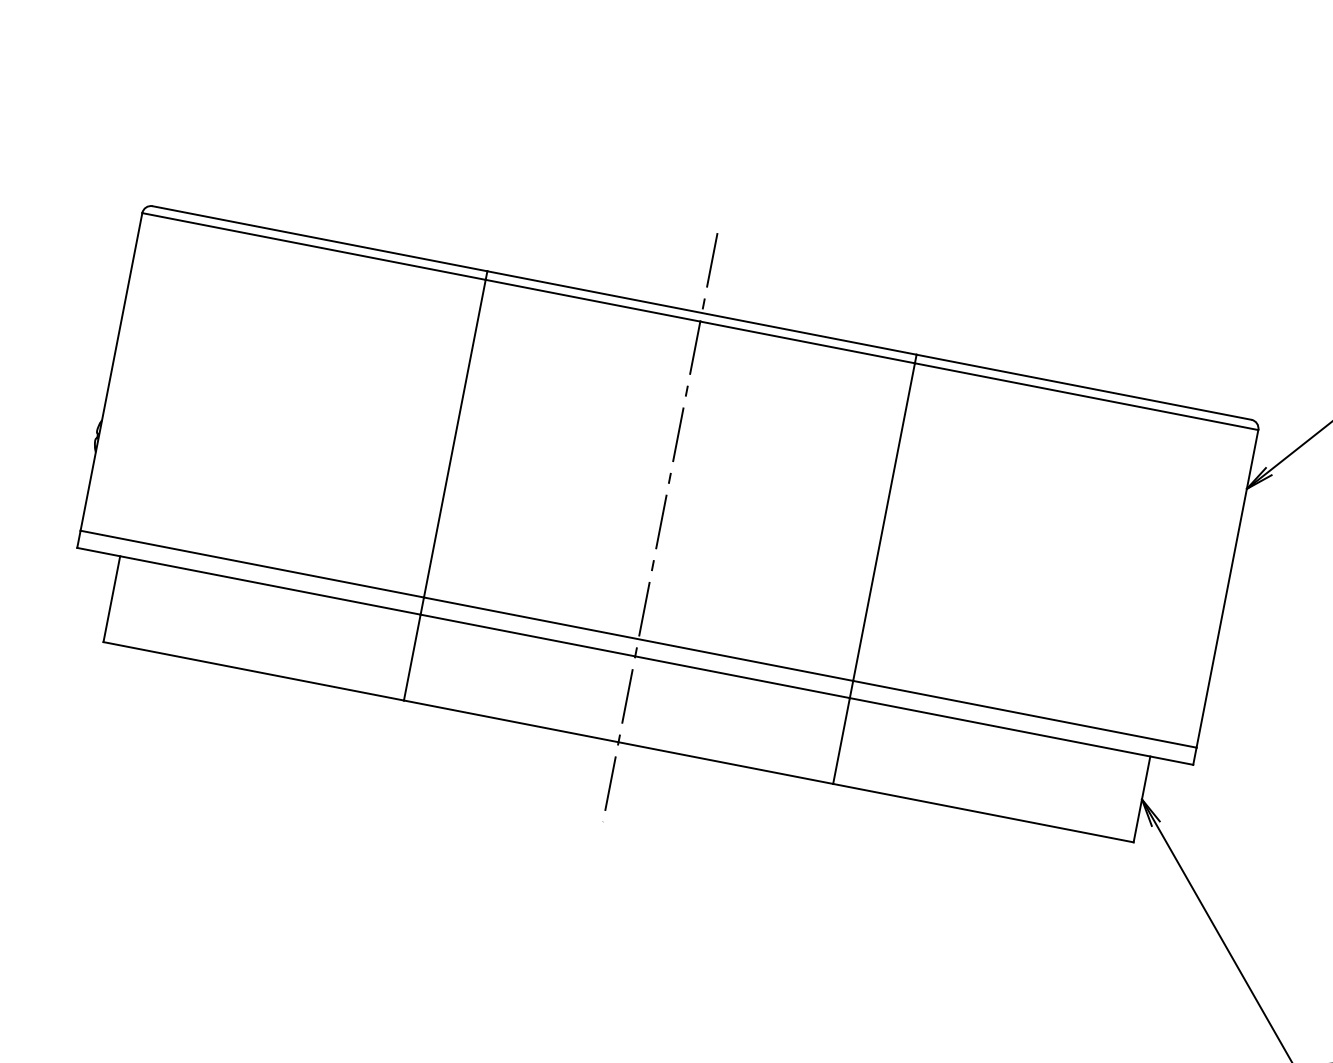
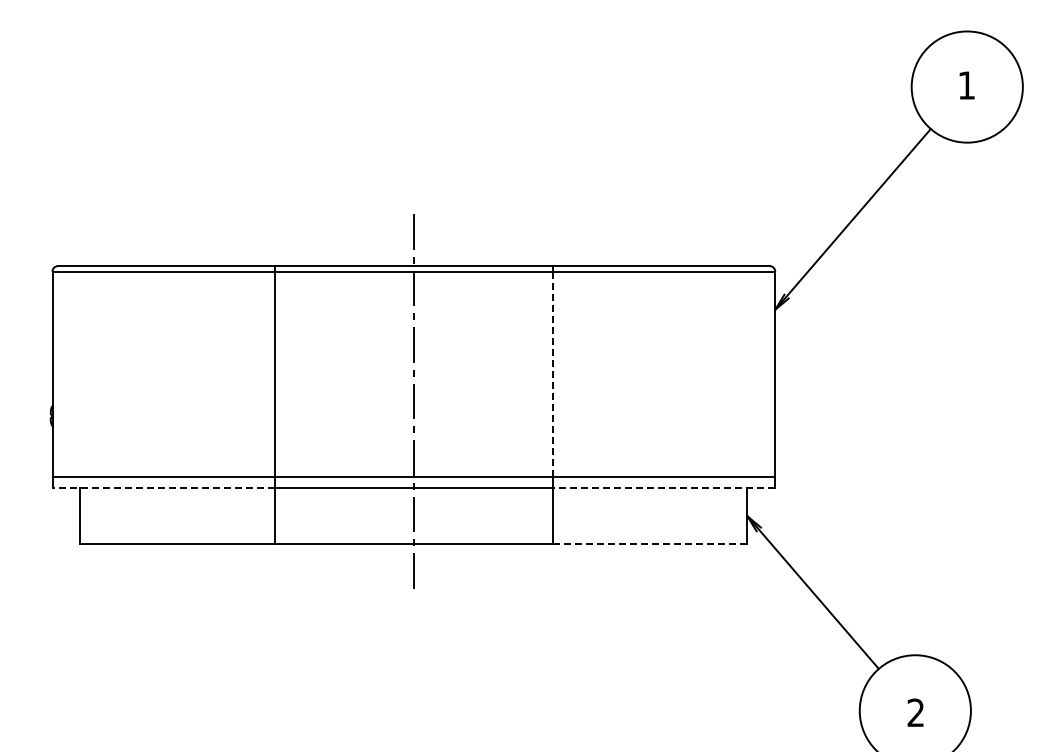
line: (883, 521) -> (552, 374), solid -> dashed
line: (248, 581) -> (163, 488), solid -> dashed
line: (1020, 731) -> (663, 488), solid -> dashed
line: (982, 813) -> (649, 544), solid -> dashed

